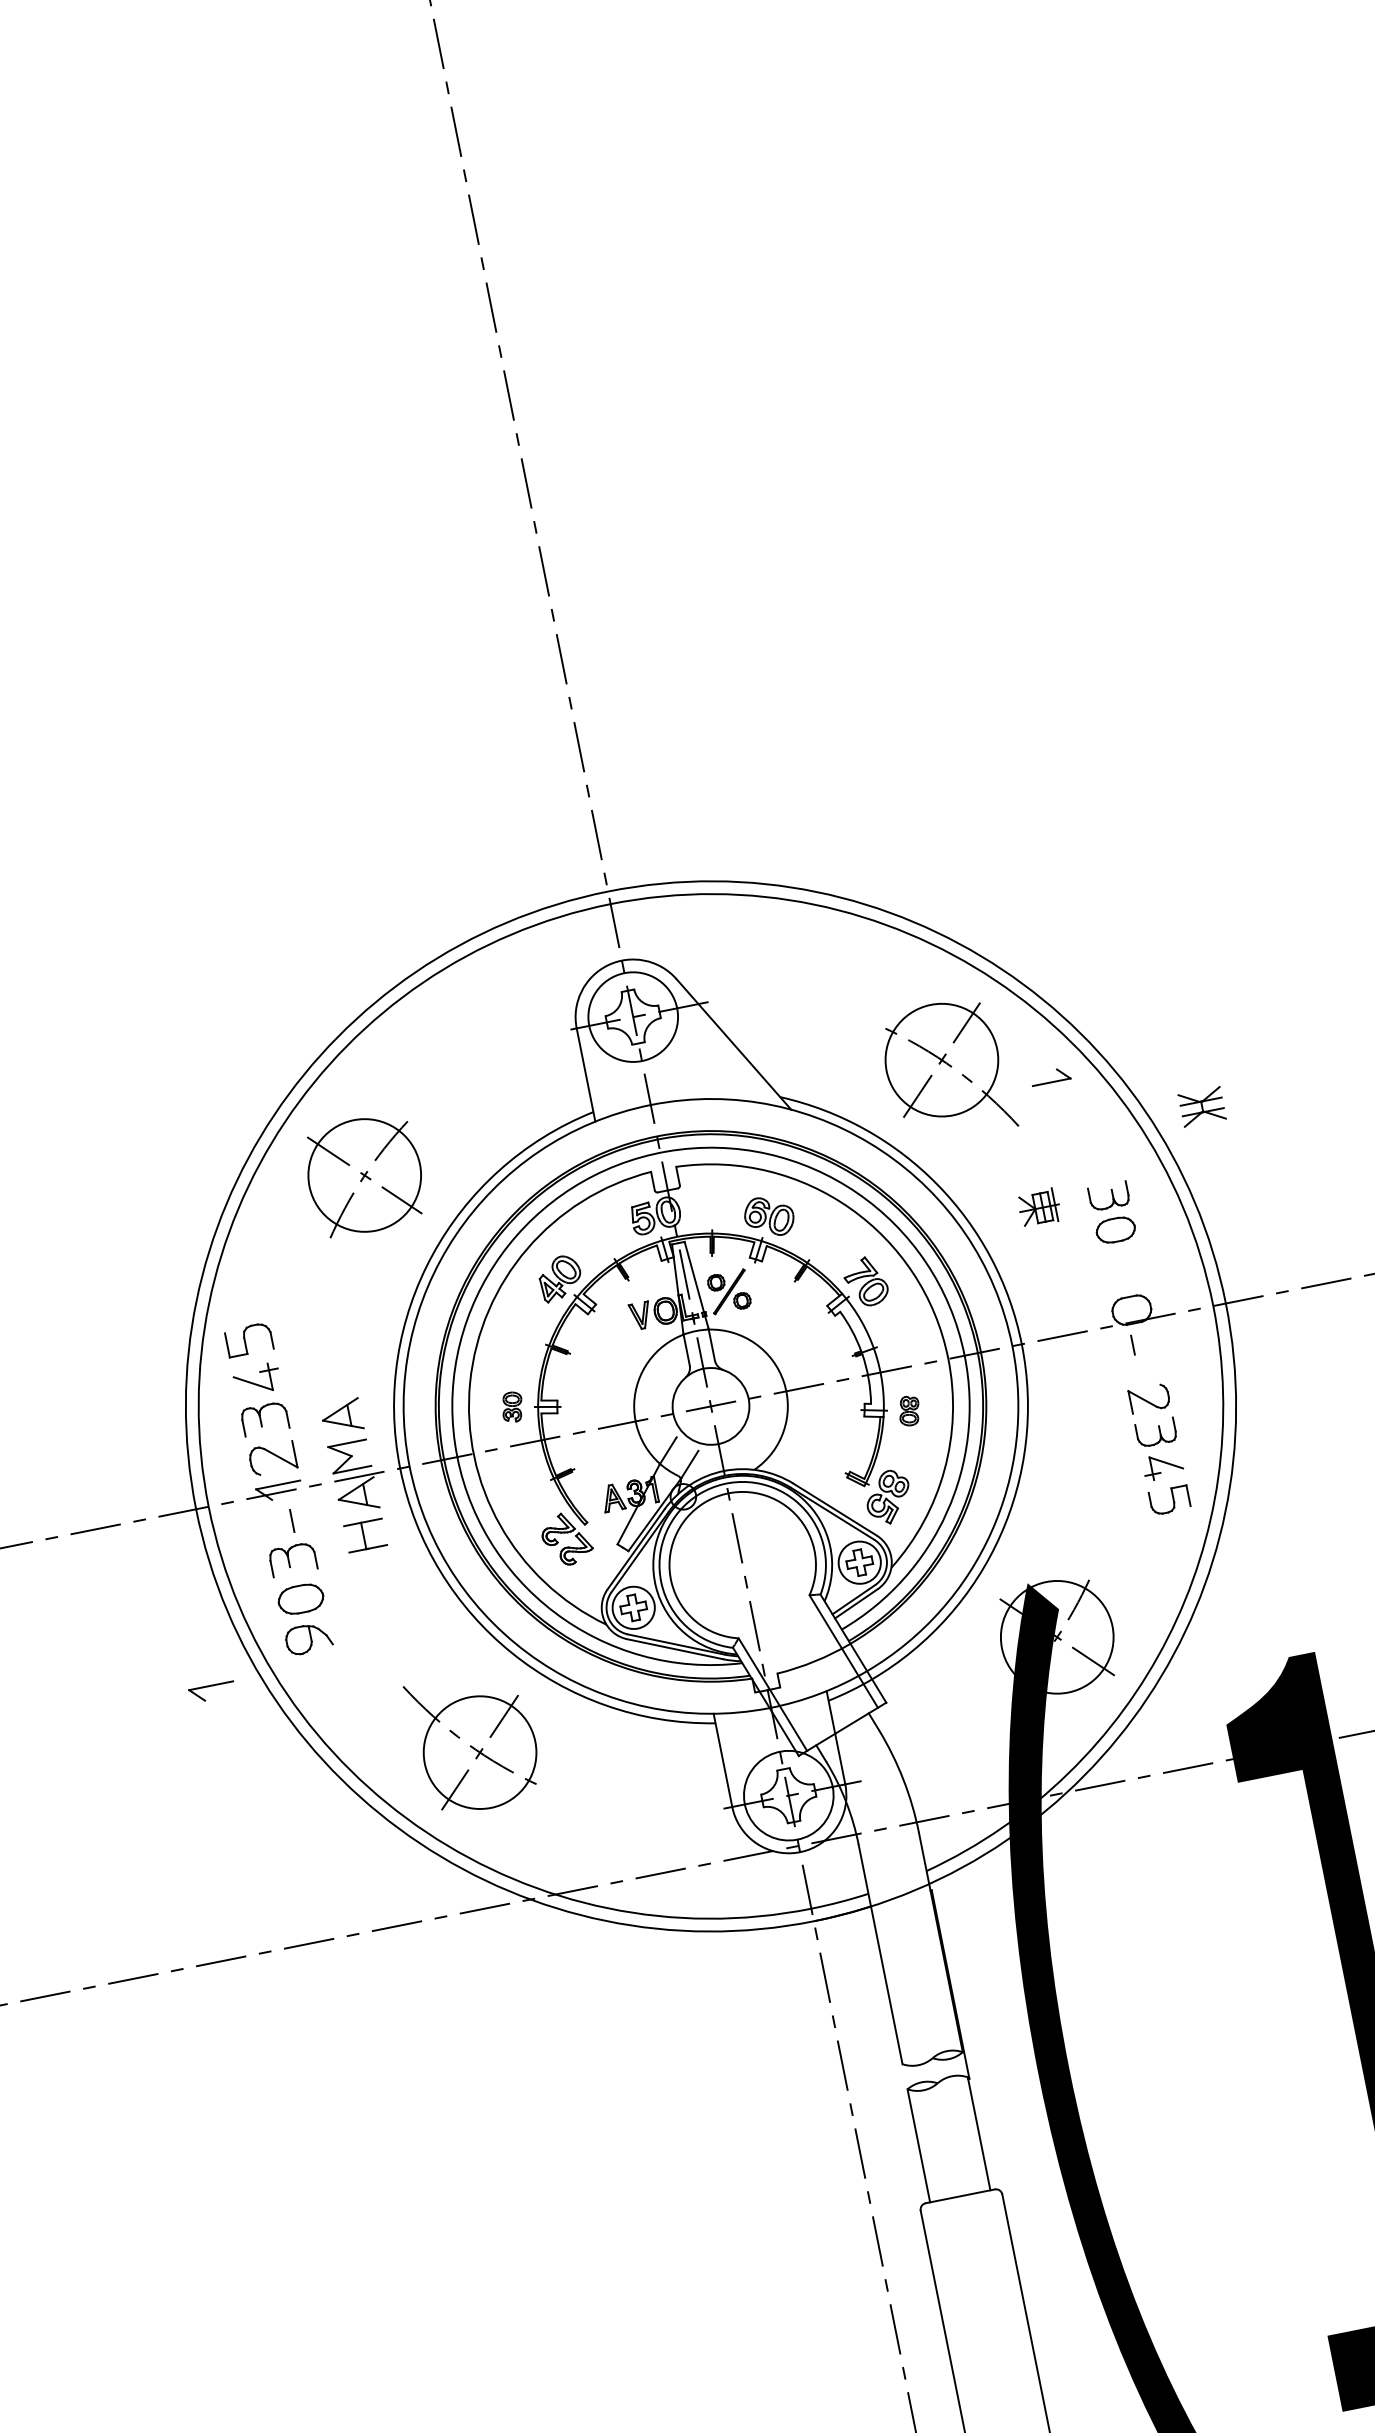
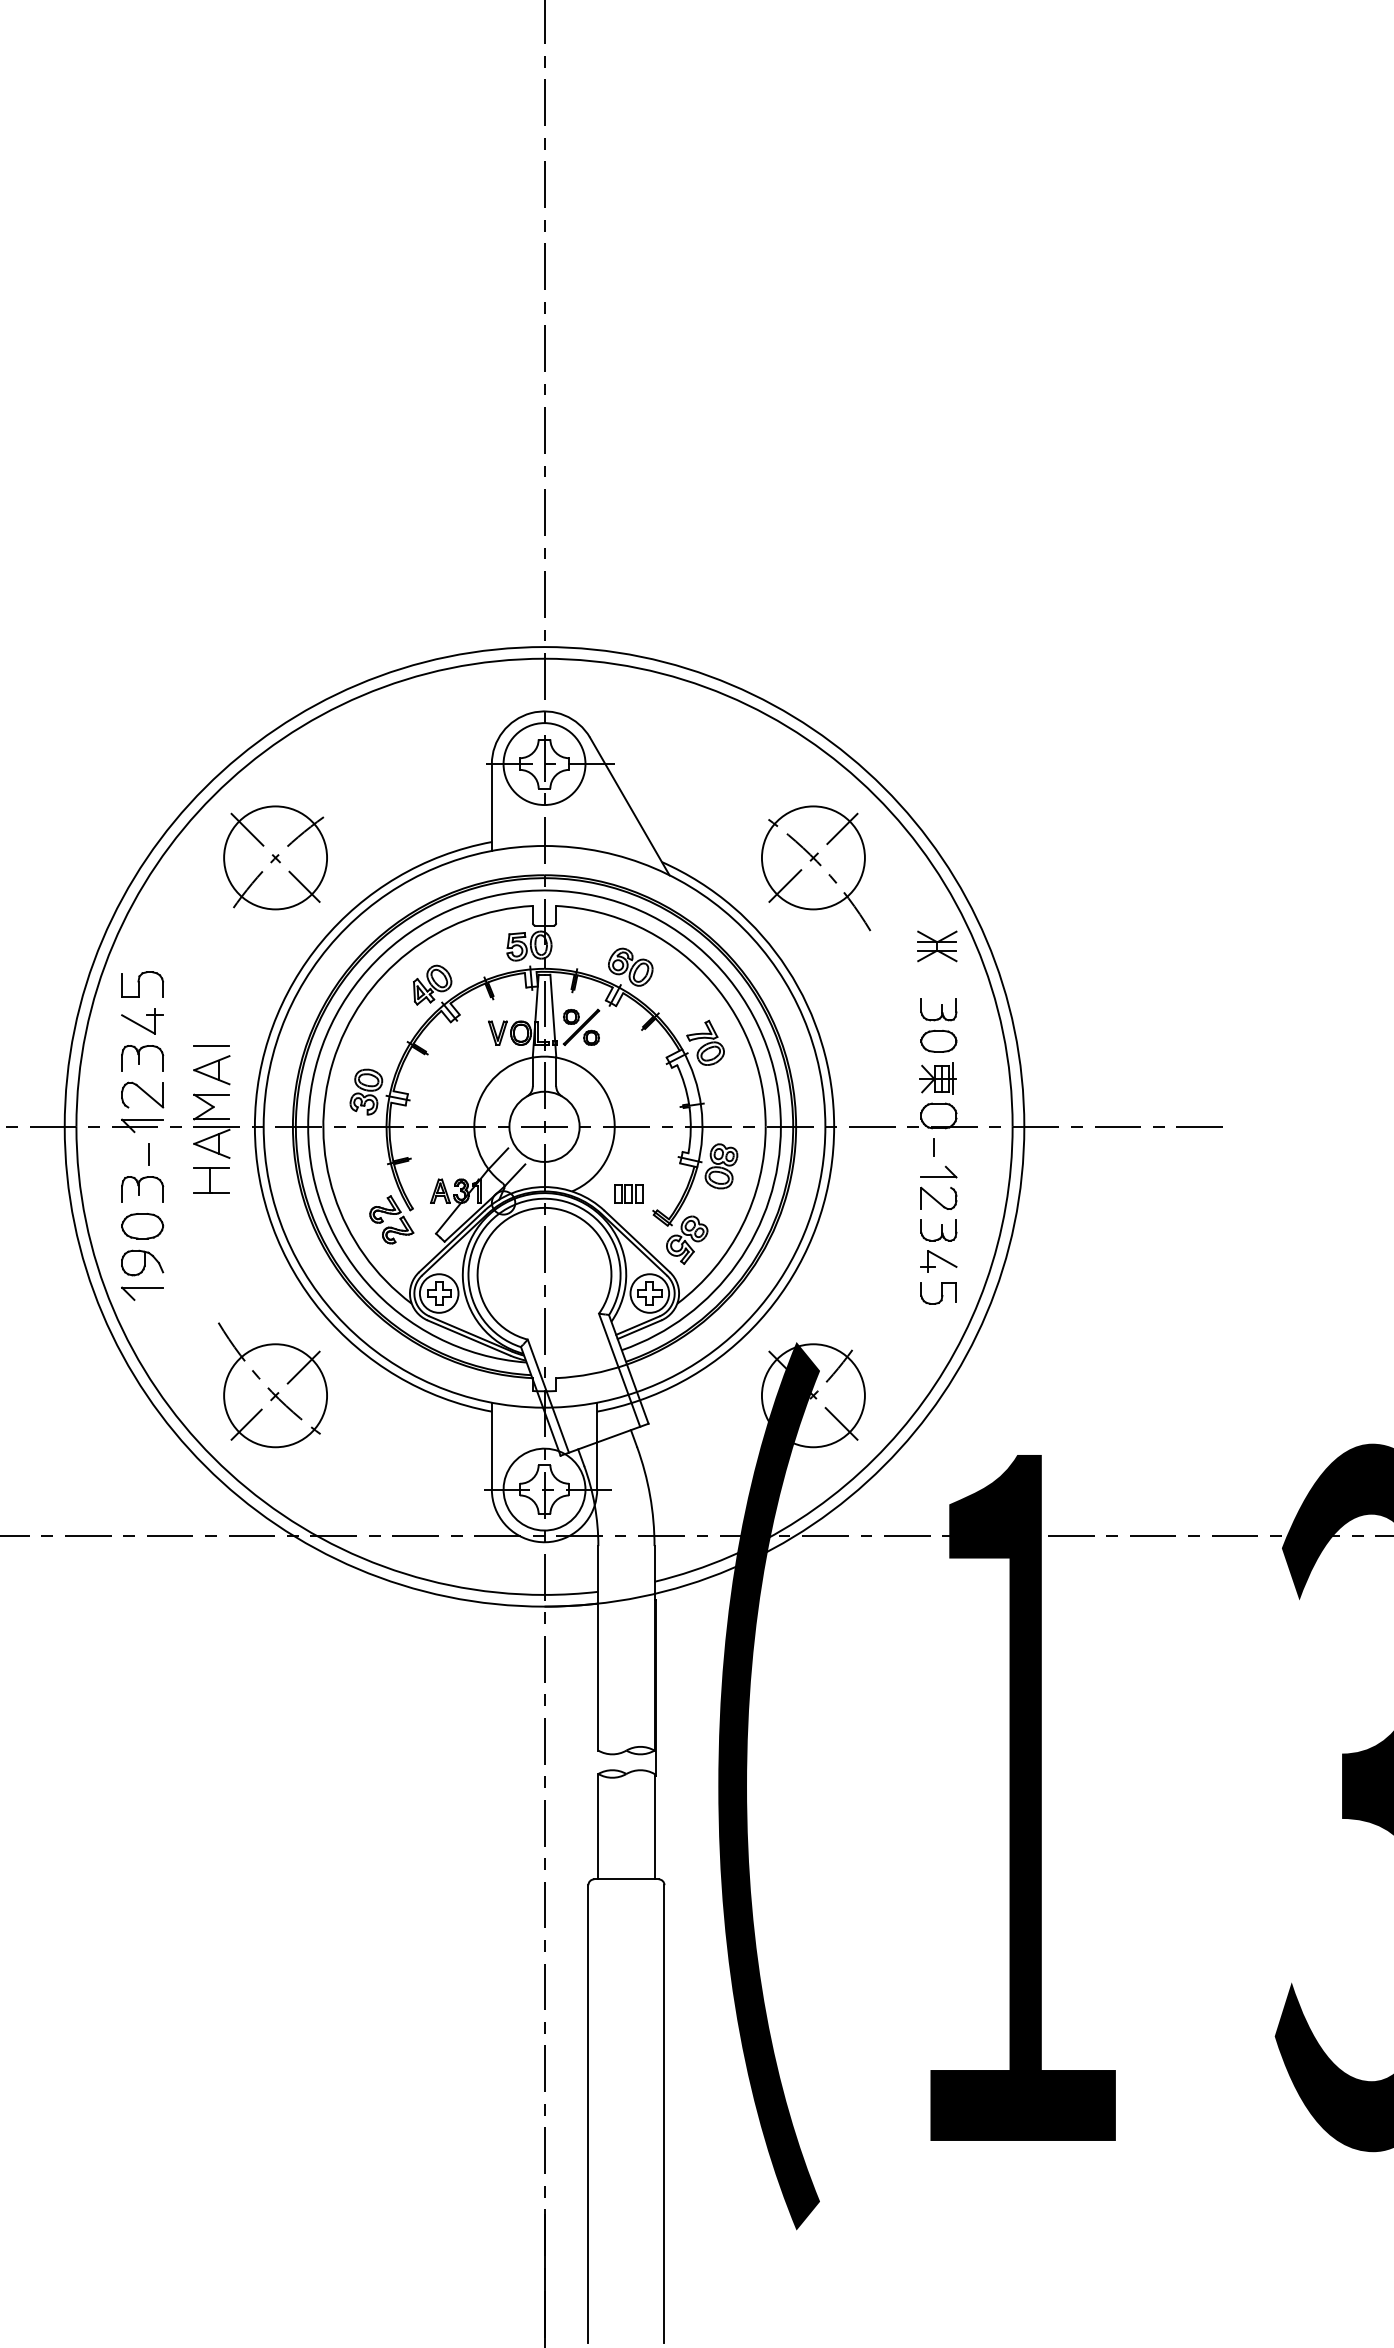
part: (1050, 1076) -> (938, 1171), moved
part: (1202, 1106) -> (937, 946), moved
part: (1038, 1207) -> (937, 1078), moved
line: (336, 1390) -> (211, 1045), added
part: (512, 1406) -> (366, 1091), size x1.67
part: (909, 1411) -> (721, 1166), size x1.67
part: (815, 1459) -> (628, 1193), added
part: (212, 1692) -> (142, 1293), moved

